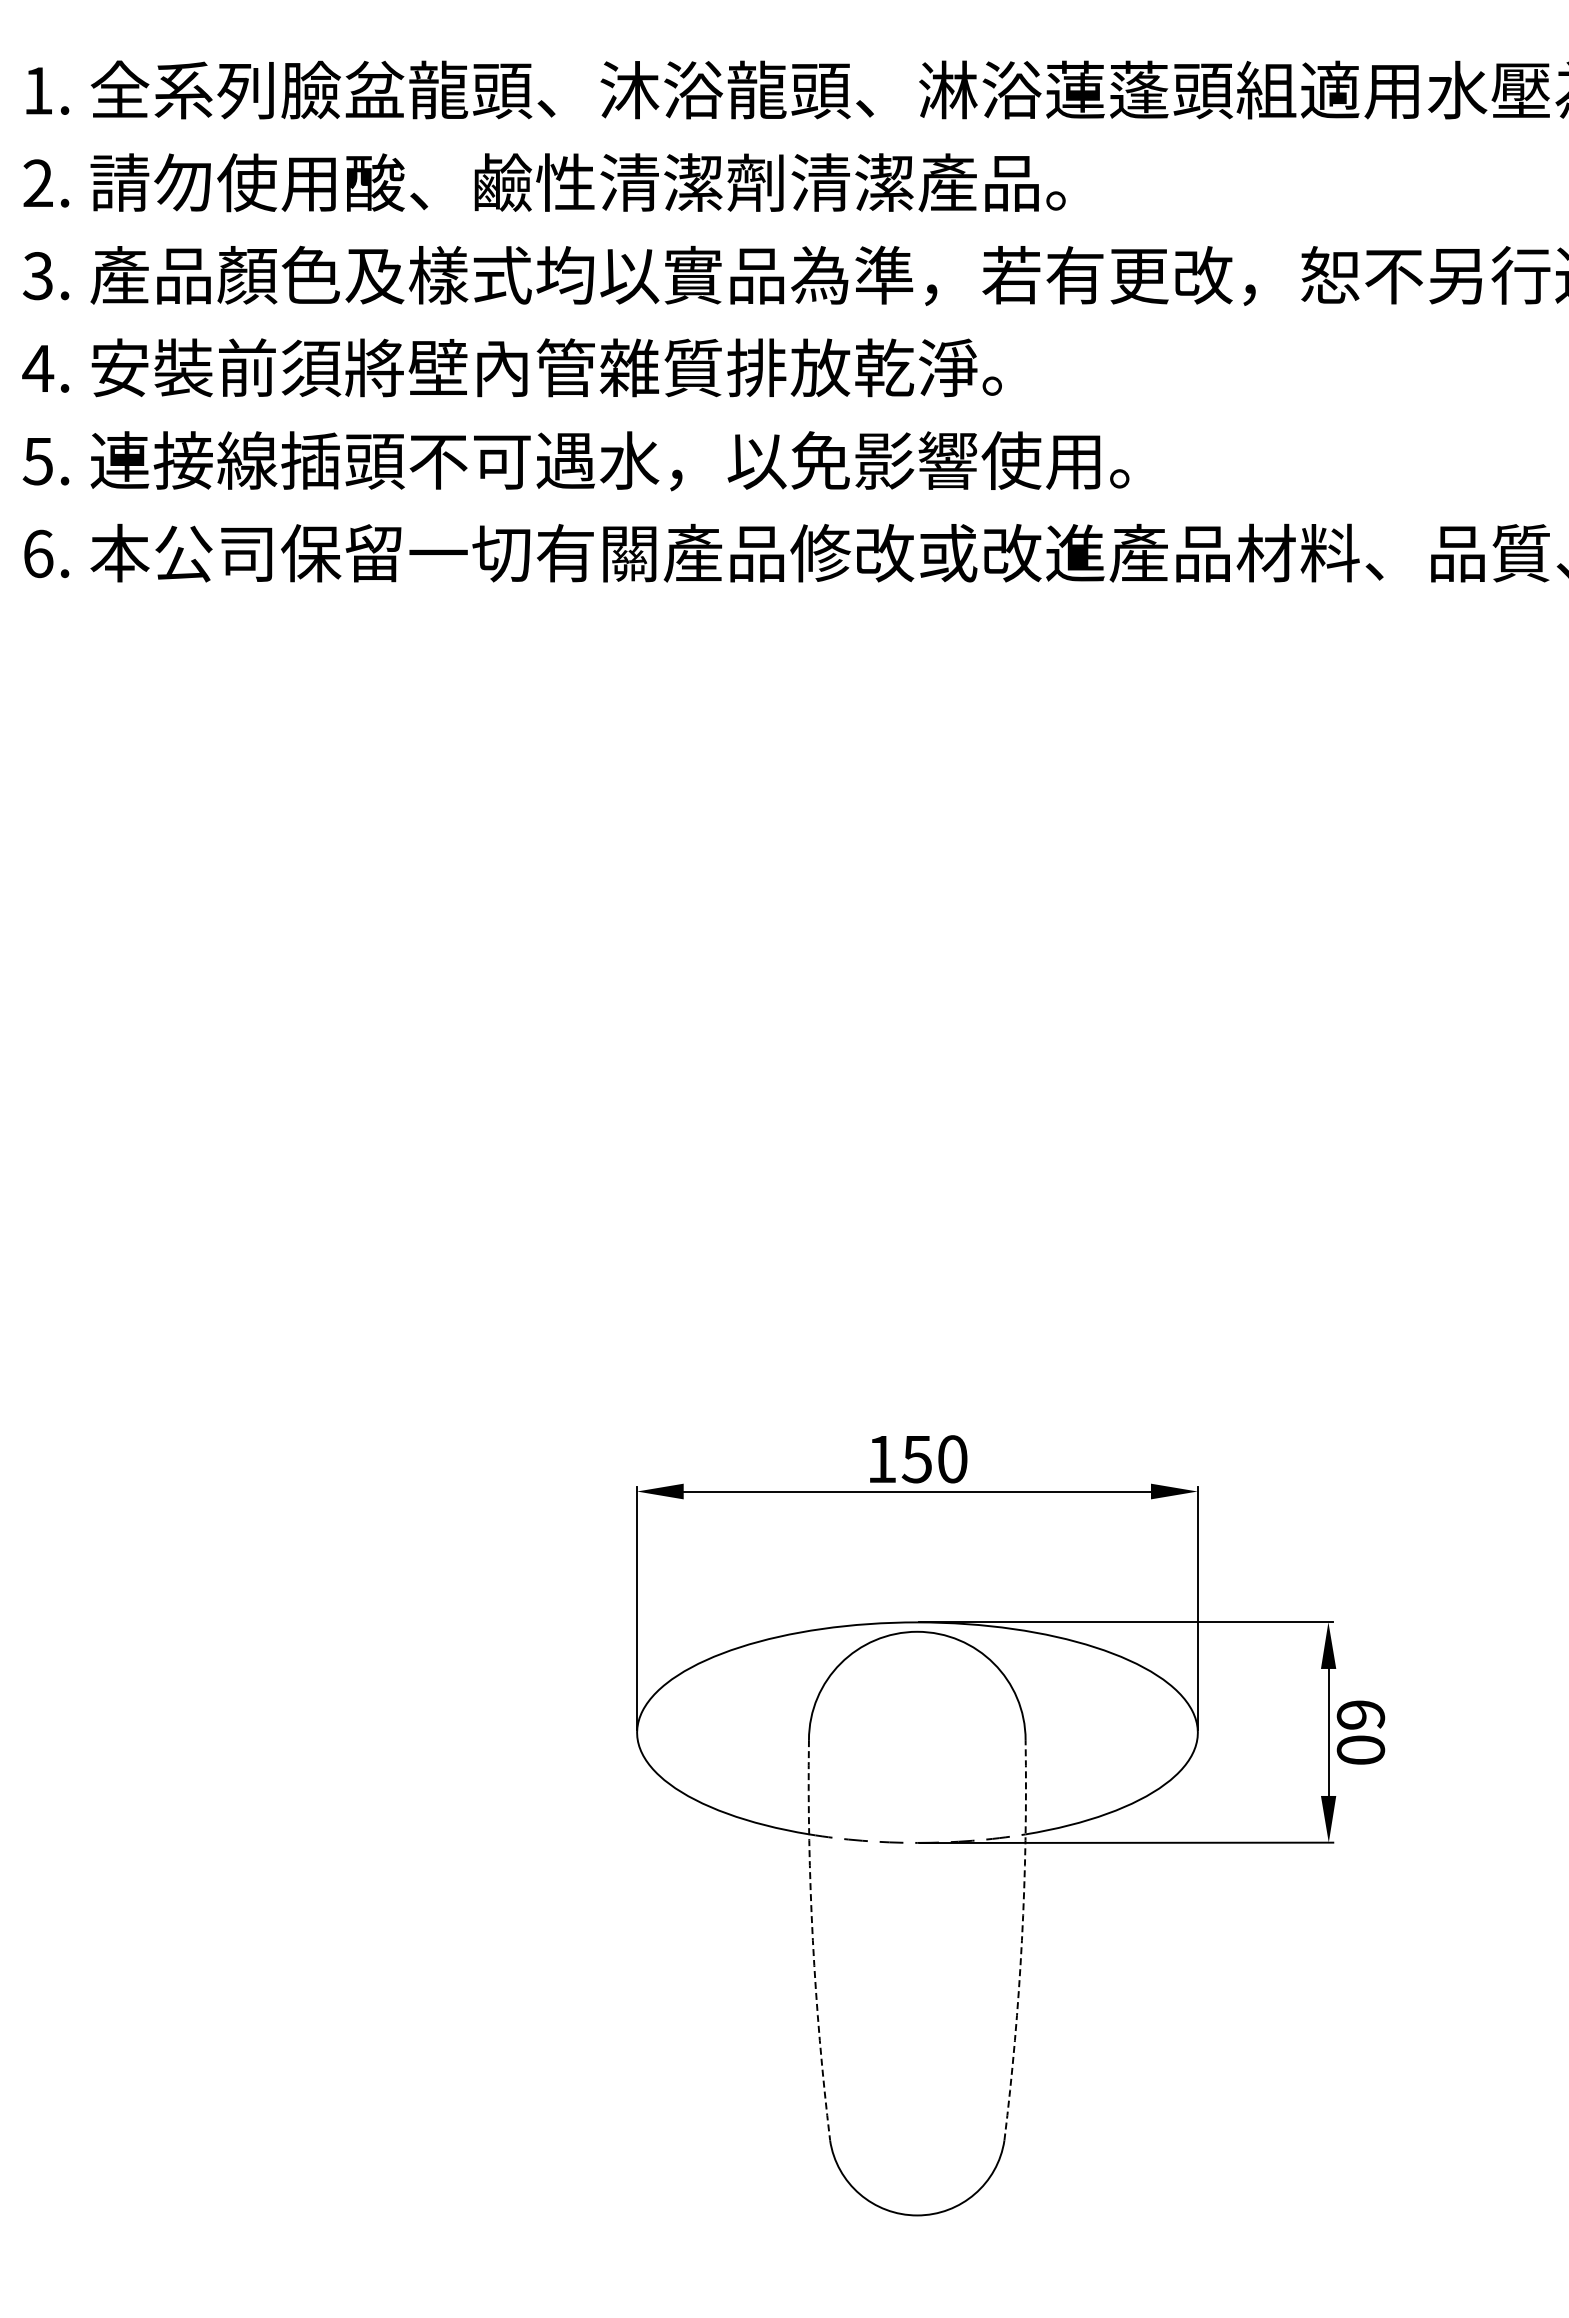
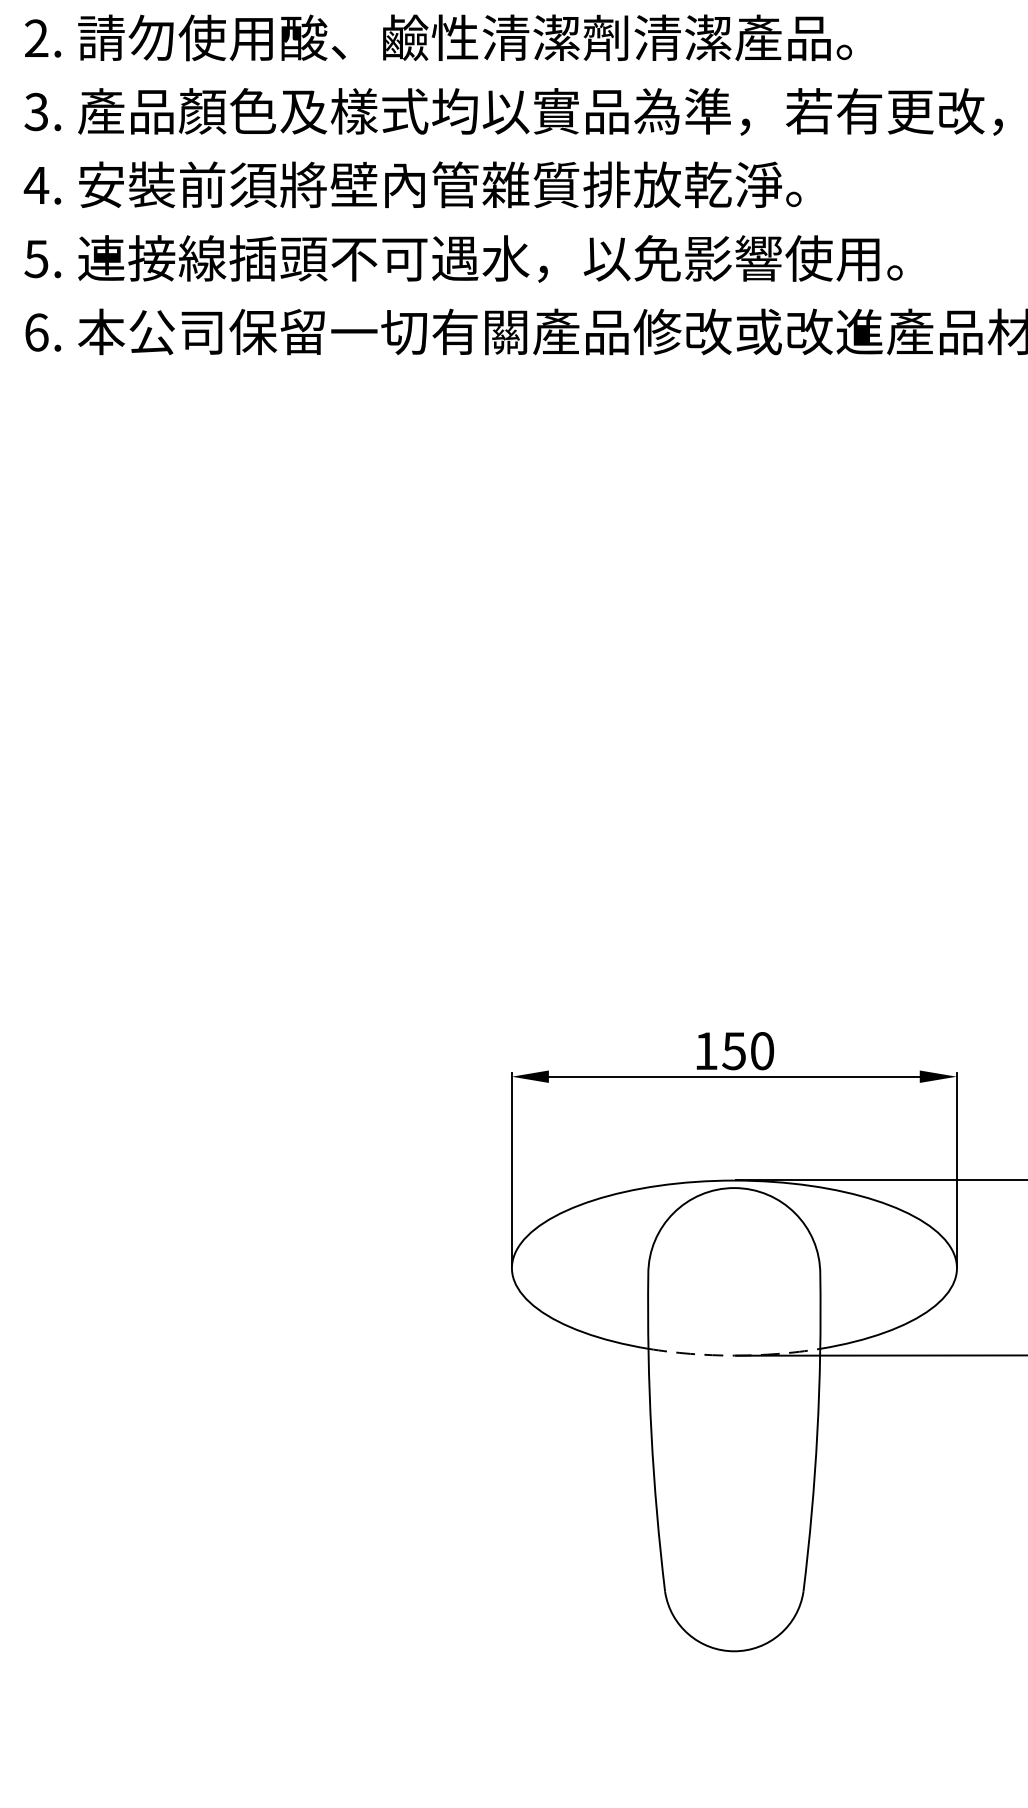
arc: (812, 1940) -> (651, 1433), dashed -> solid
arc: (1021, 1940) -> (817, 1433), dashed -> solid

